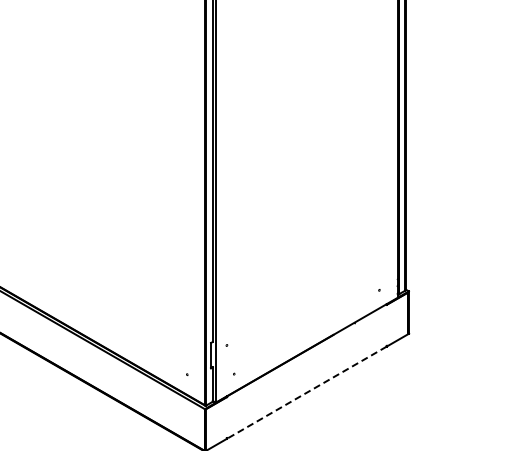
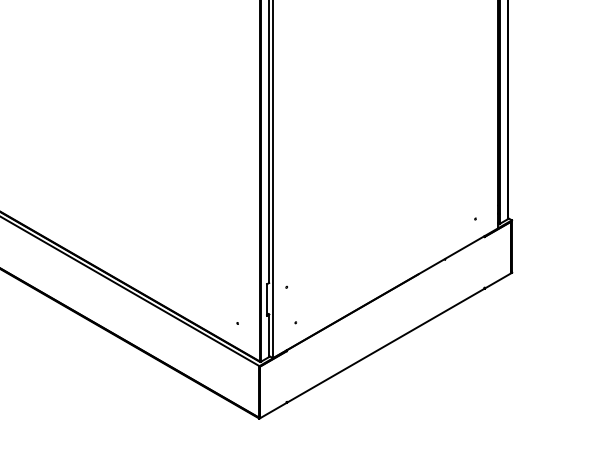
line: (306, 392) -> (385, 345), dashed -> solid

